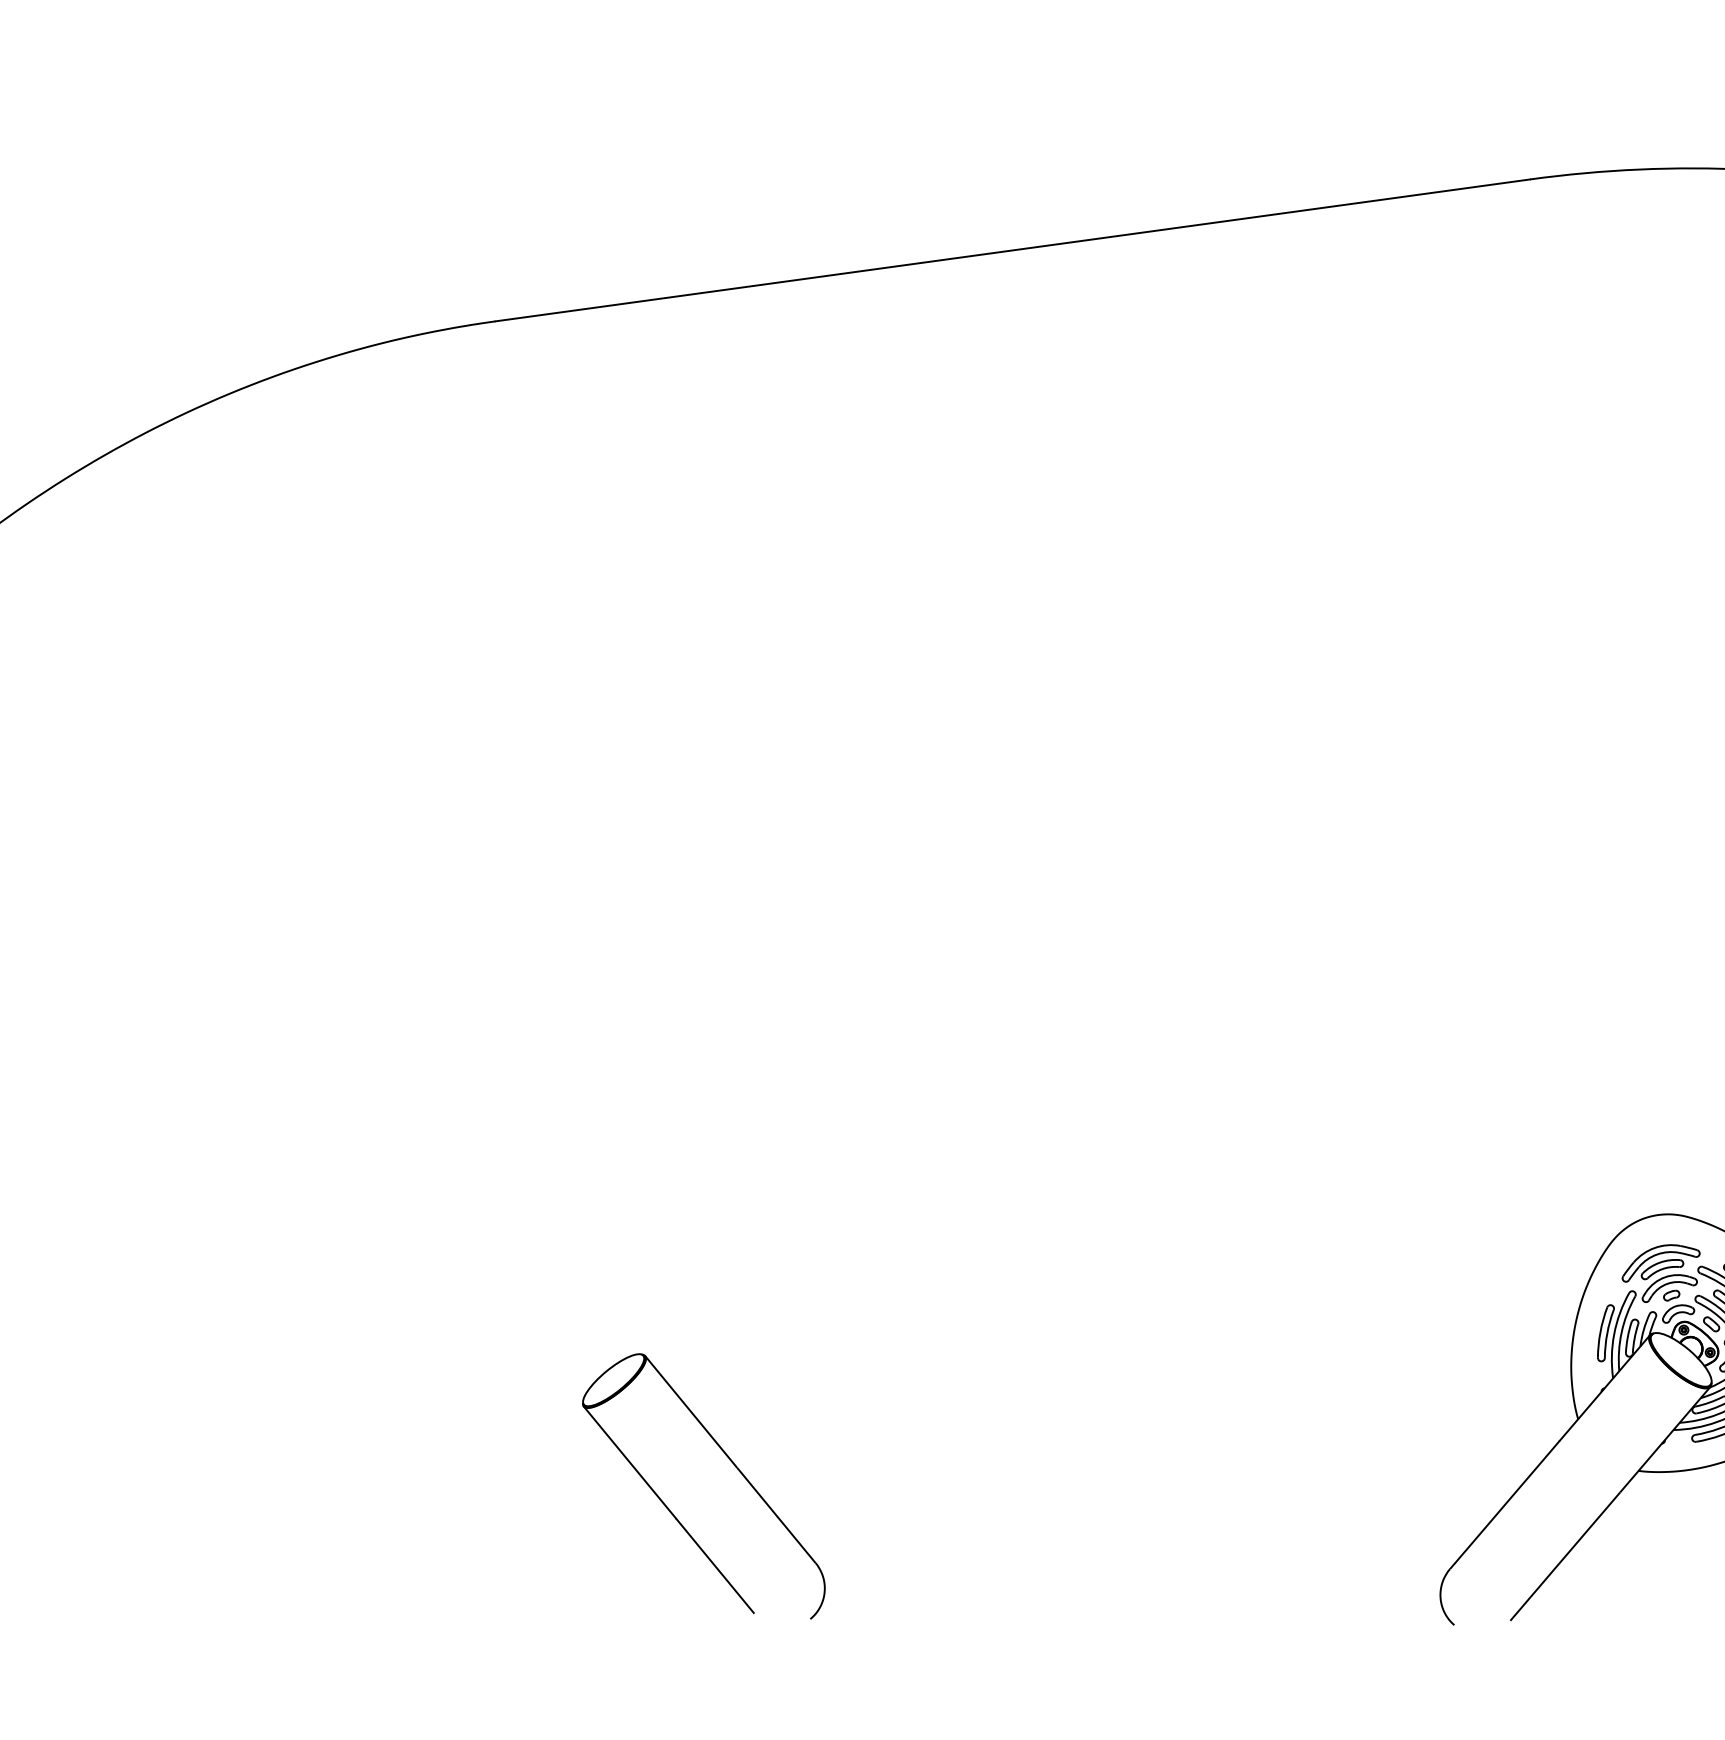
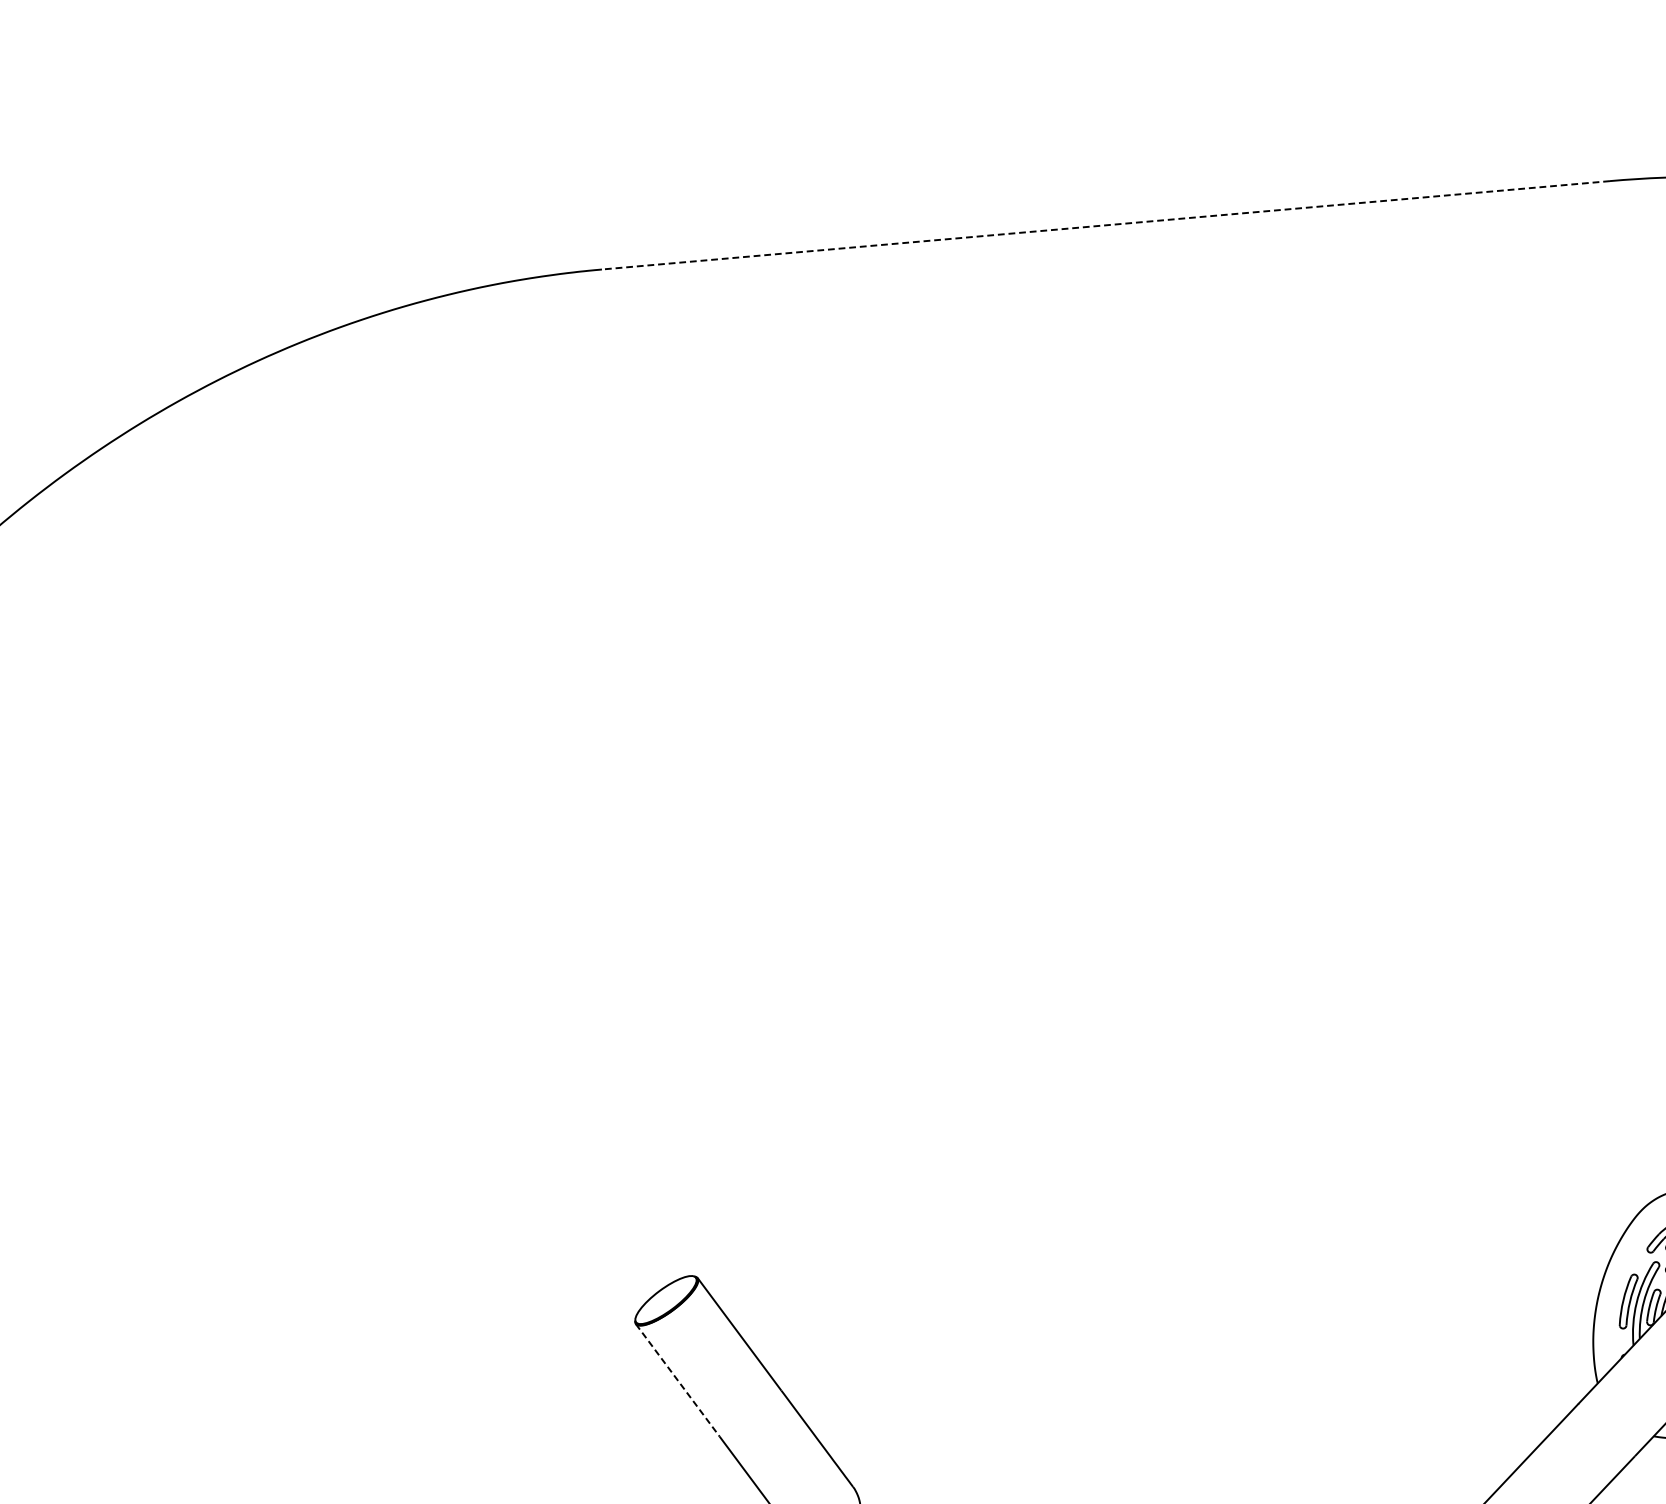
line: (1012, 250) -> (1105, 225), solid -> dashed
line: (630, 1462) -> (678, 1380), solid -> dashed

